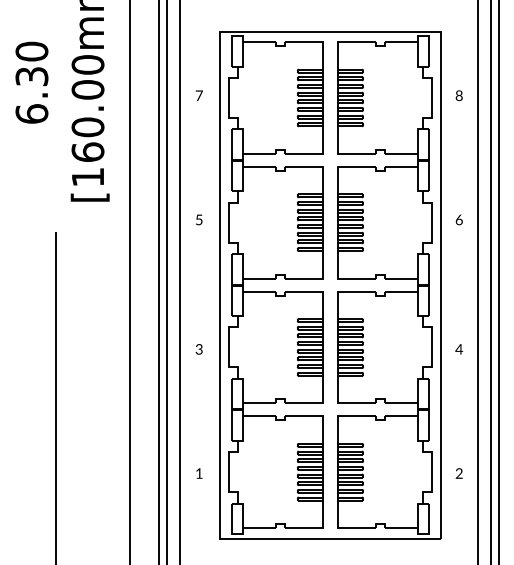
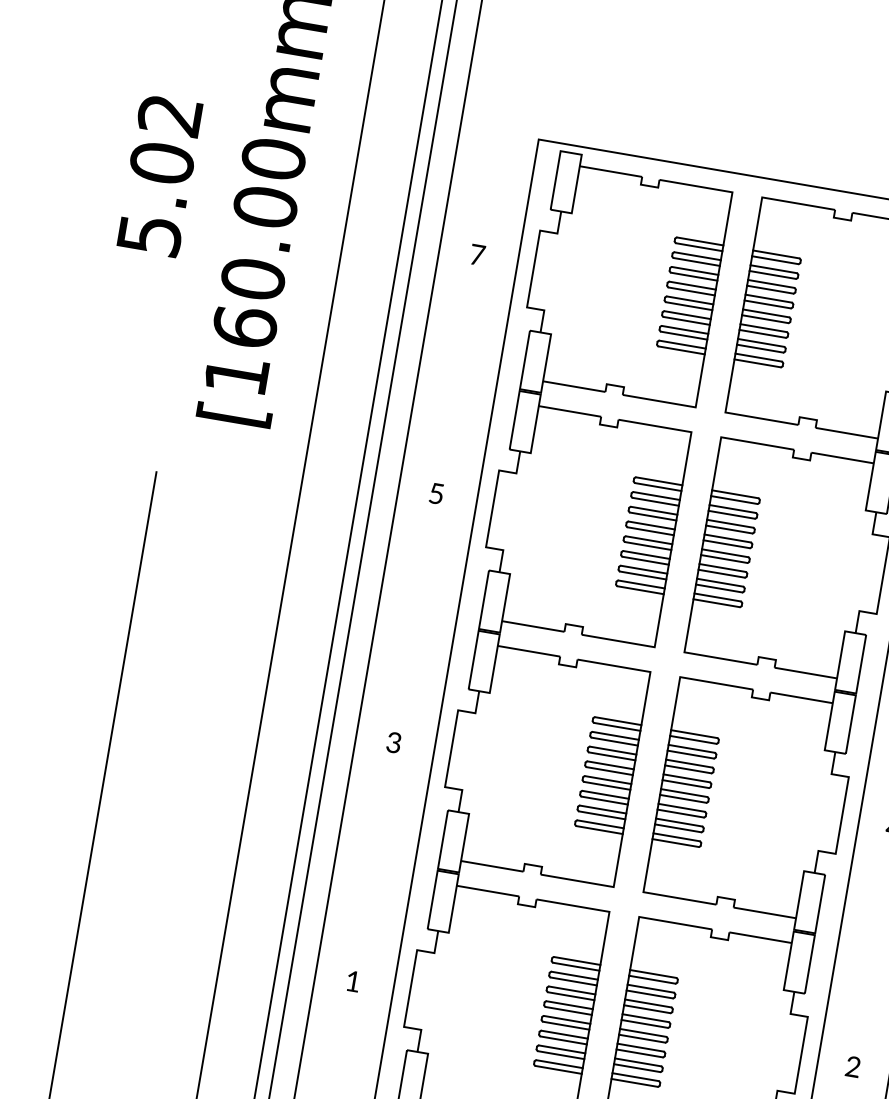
text: (31, 82) -> (159, 174), 6.30 -> 5.02

